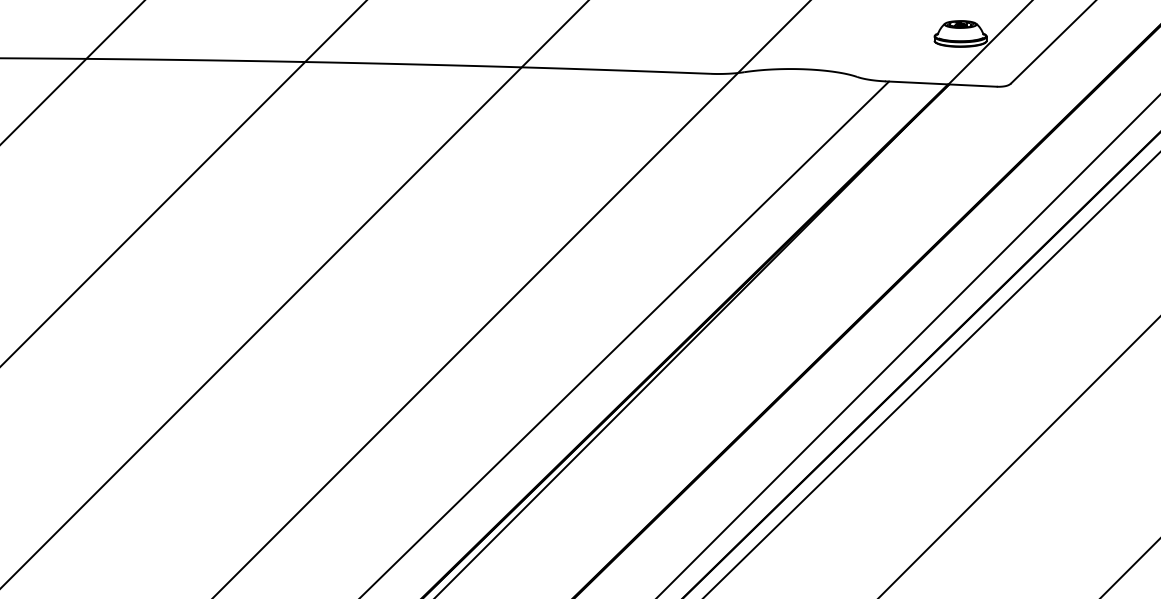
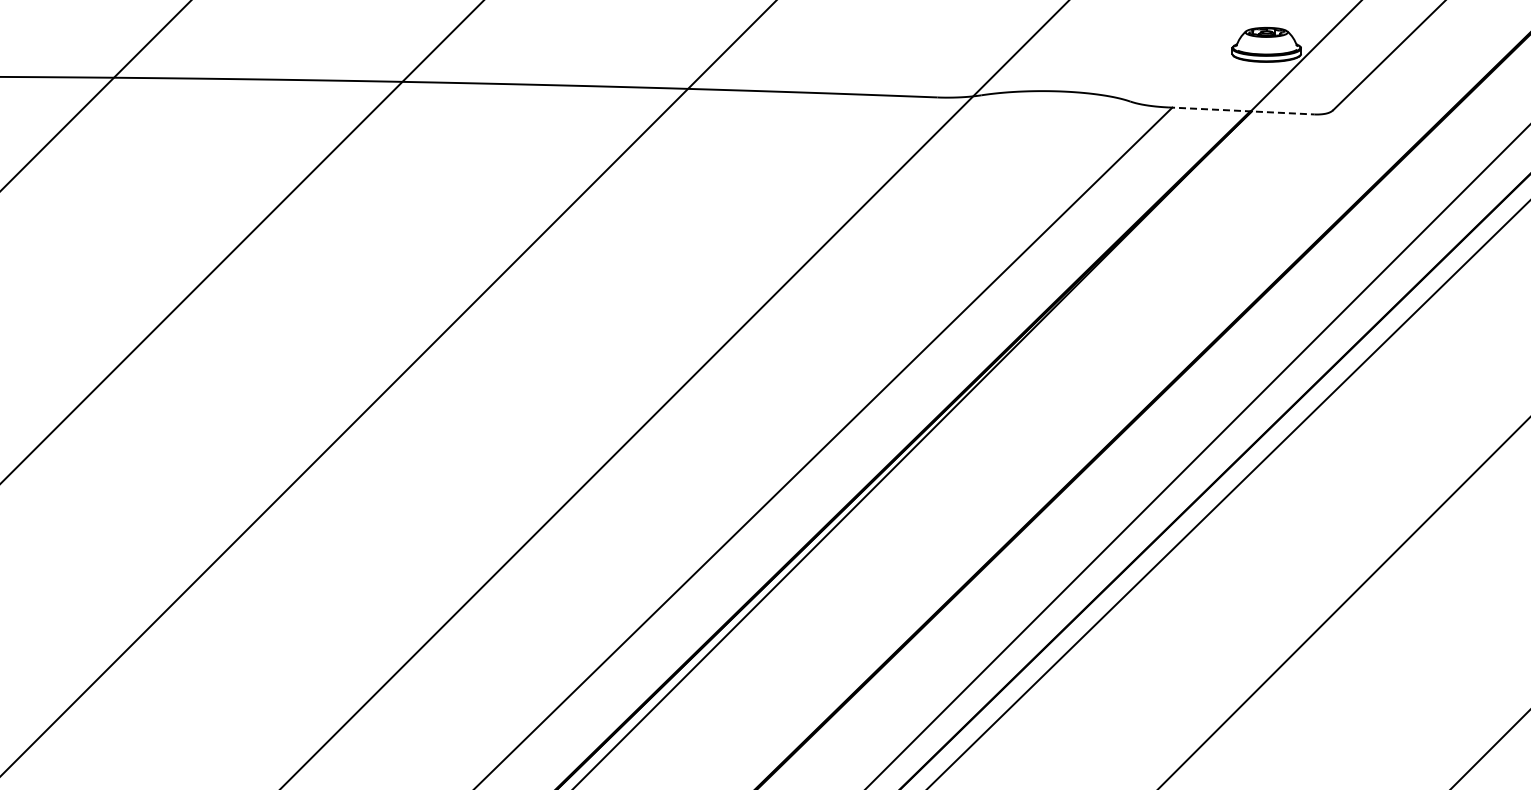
line: (941, 83) -> (1241, 110), solid -> dashed

